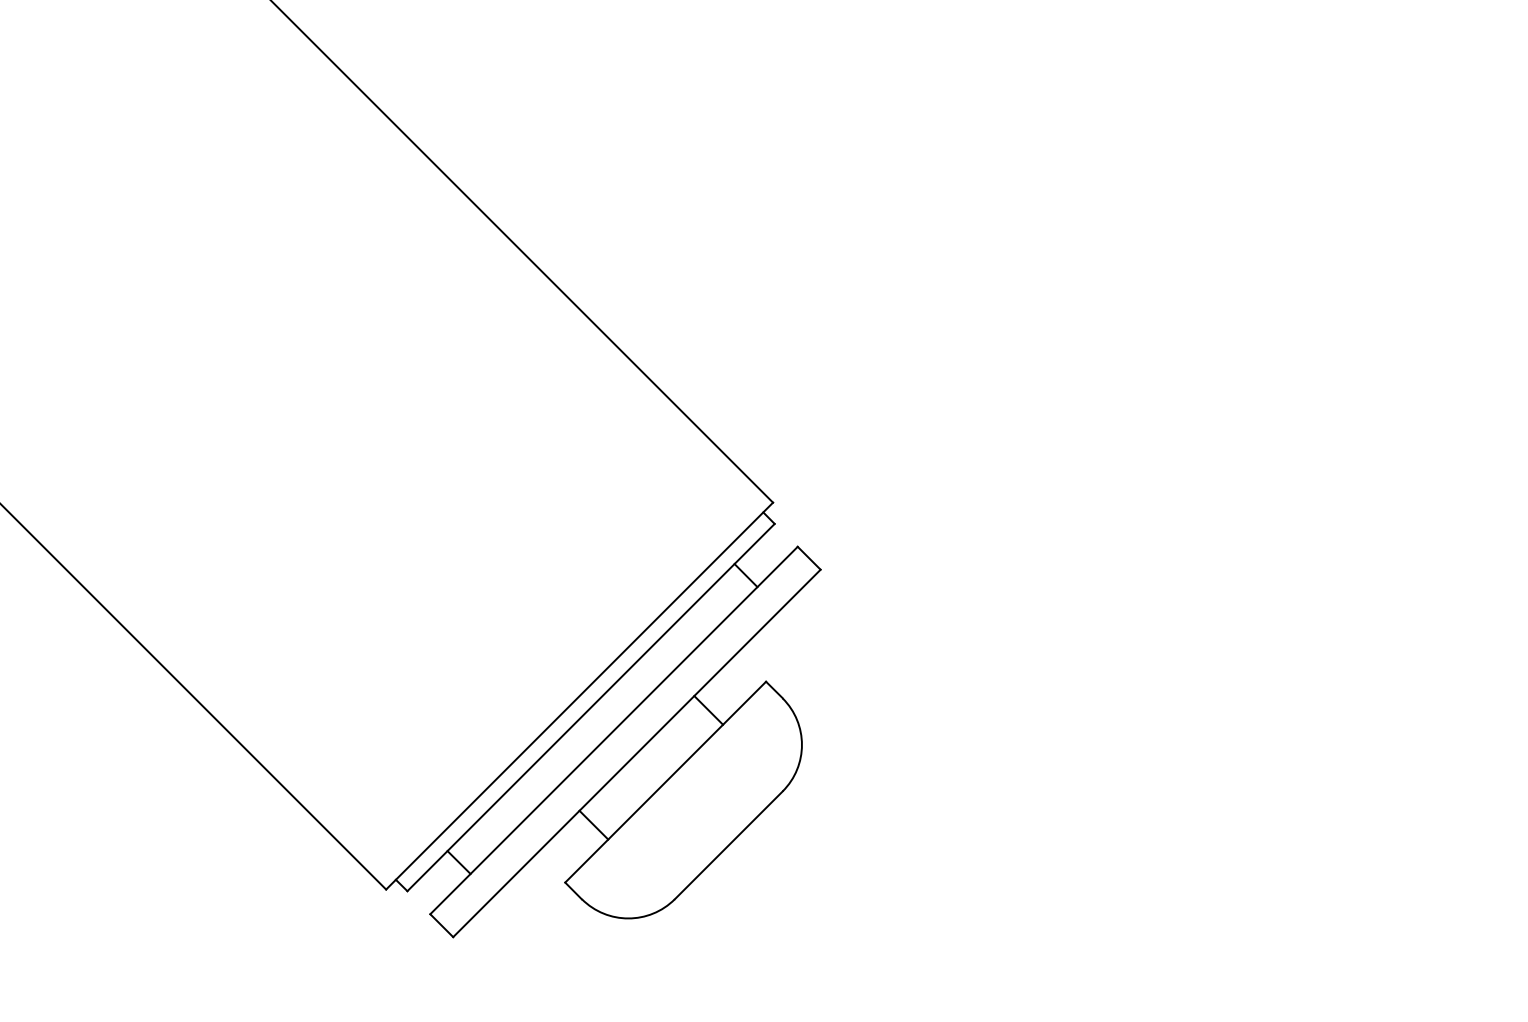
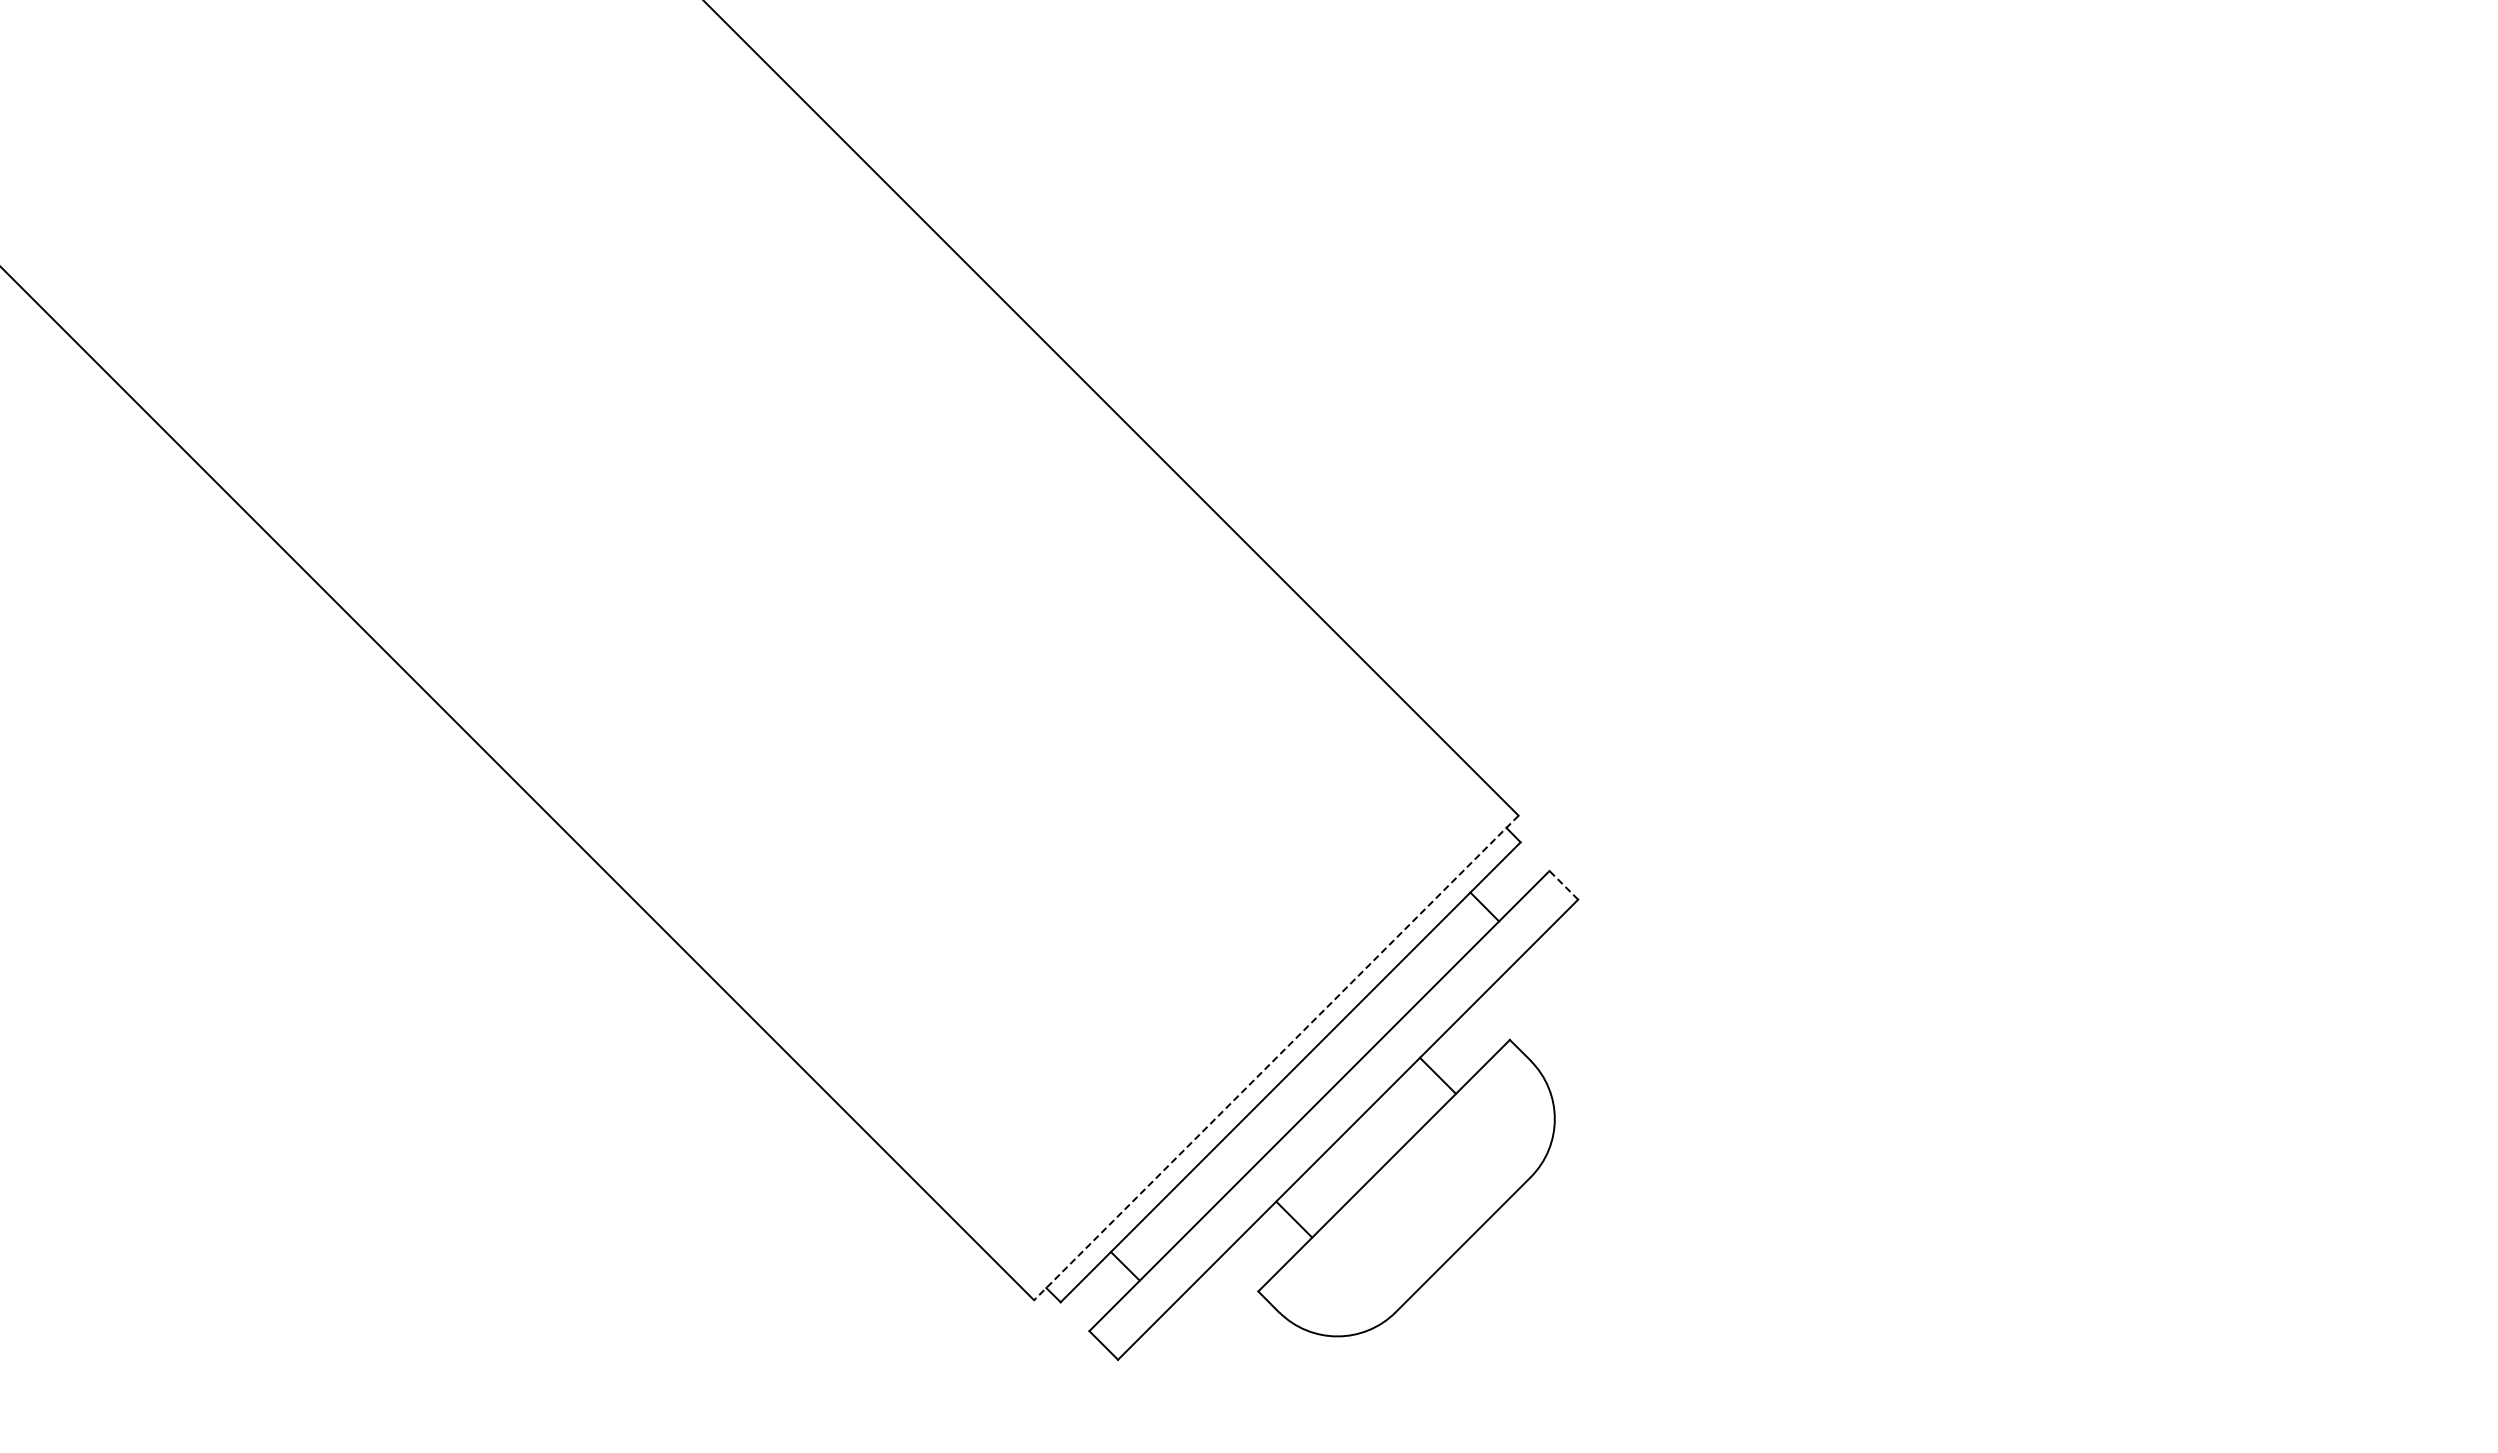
line: (808, 557) -> (1563, 884), solid -> dashed
line: (579, 695) -> (1276, 1057), solid -> dashed

